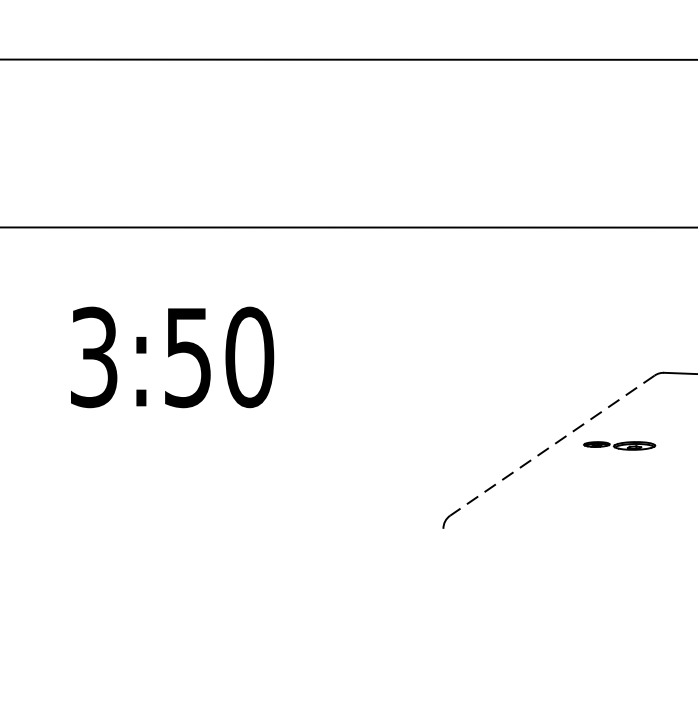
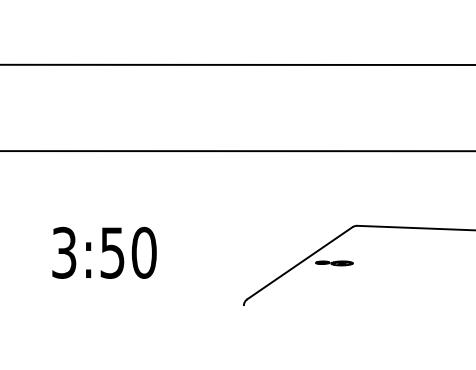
text: (172, 356) -> (104, 252), moved
line: (551, 446) -> (299, 263), dashed -> solid

